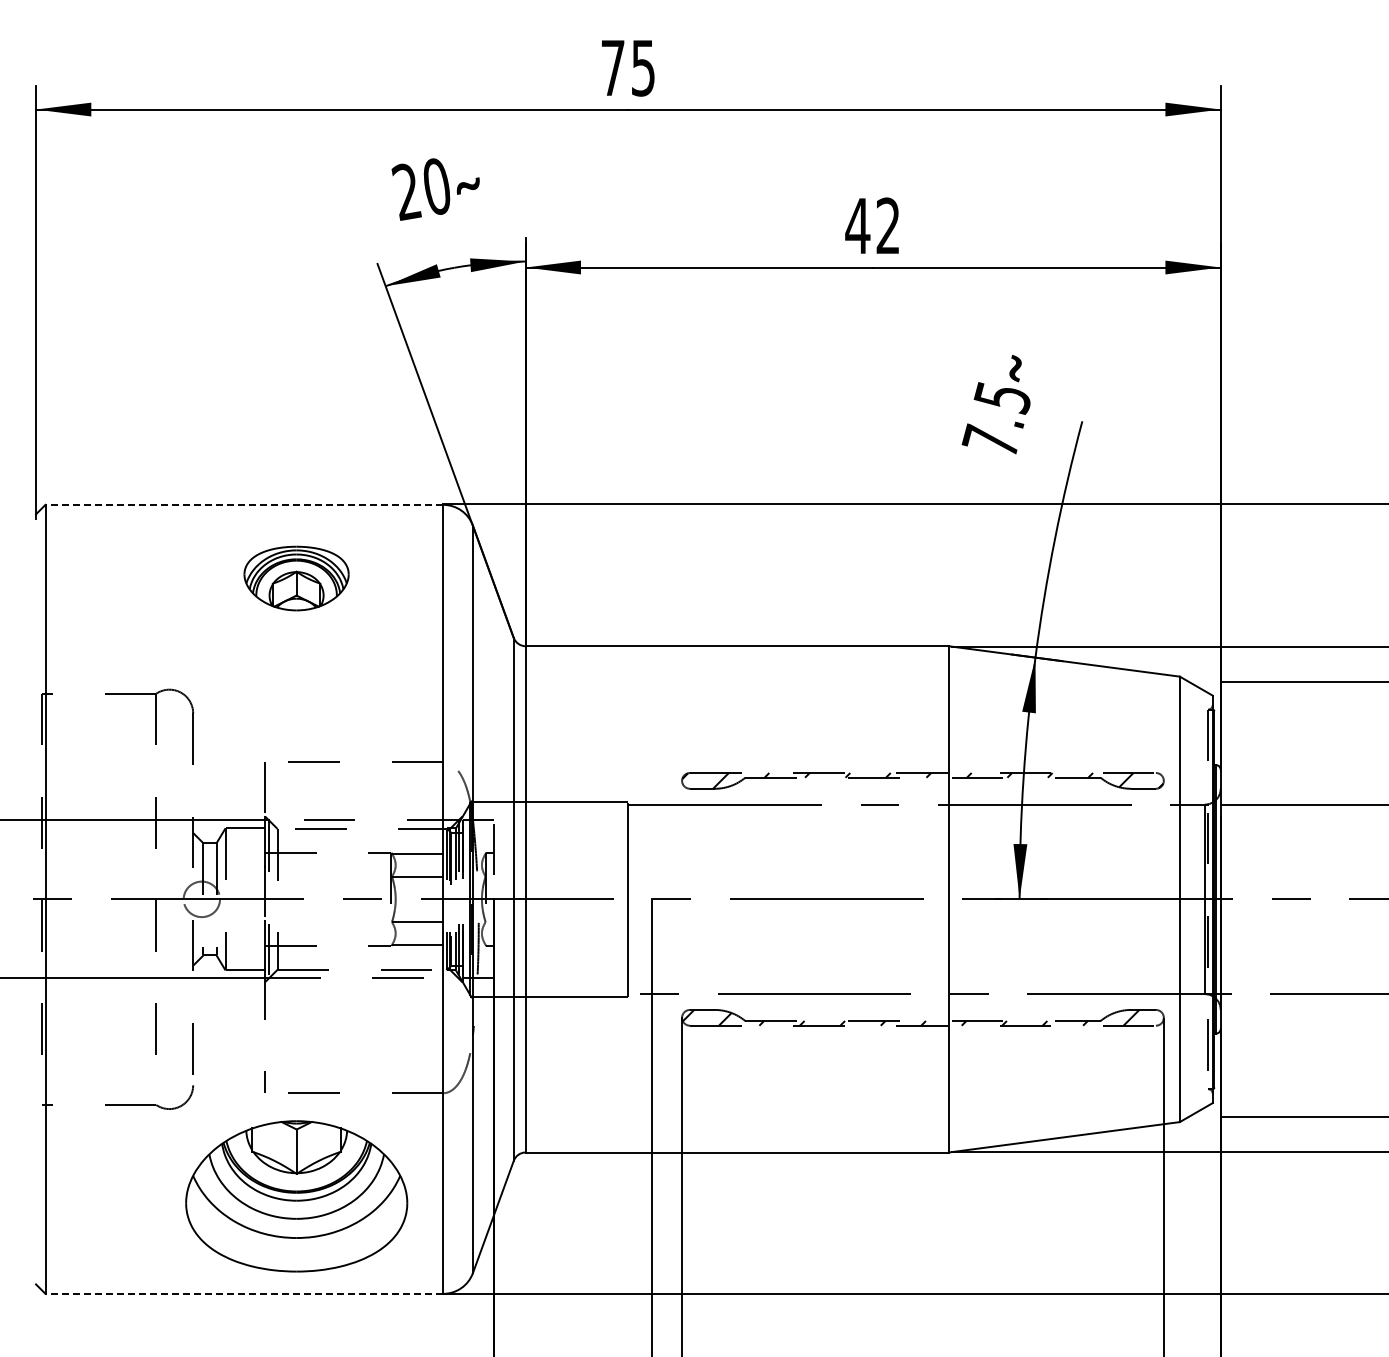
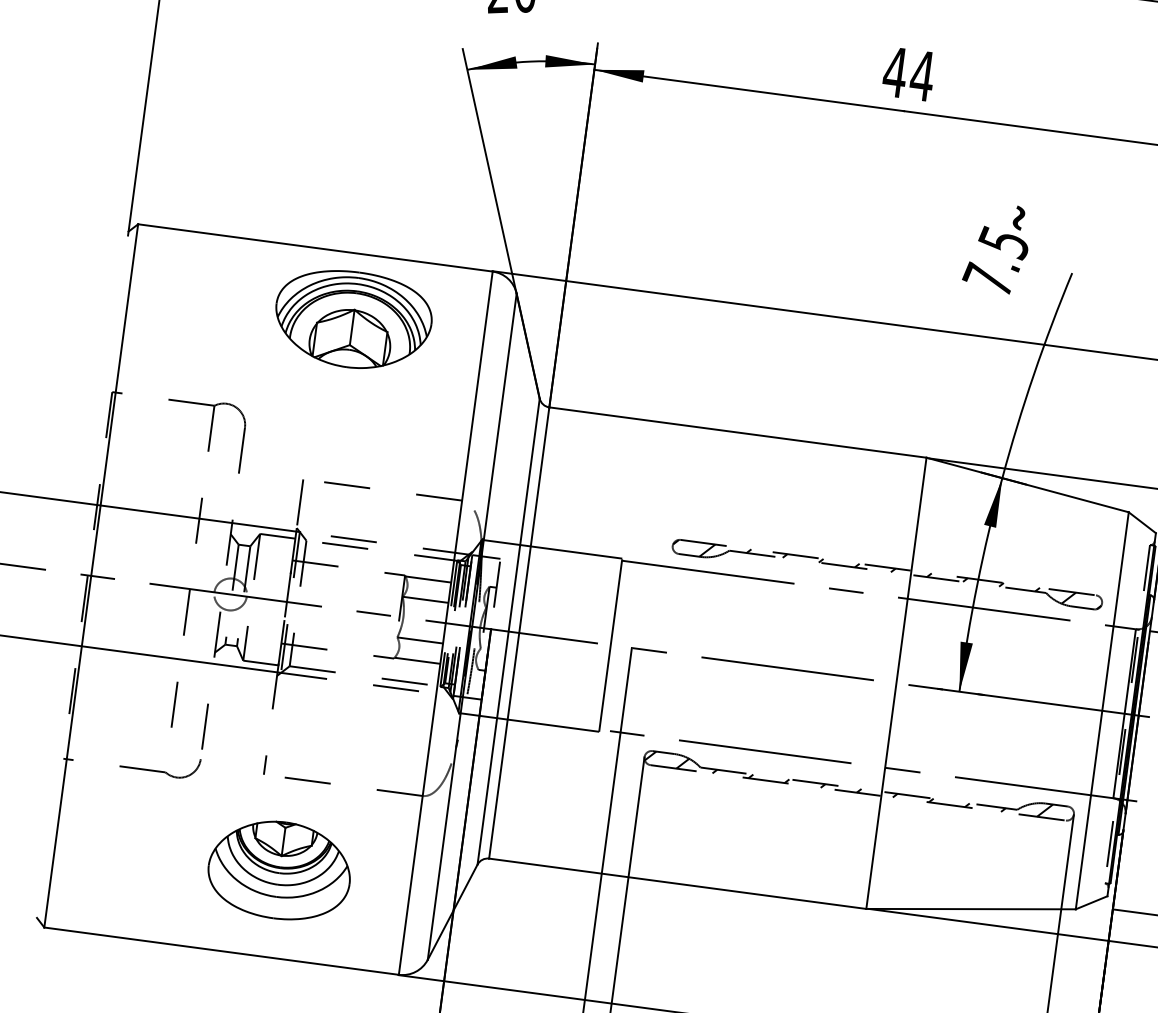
text: (887, 225) -> (921, 75), 42 -> 44
line: (244, 504) -> (315, 247), dashed -> solid
part: (296, 578) -> (353, 319), size x1.67
part: (296, 1195) -> (279, 869), size x0.71
line: (244, 1293) -> (221, 950), dashed -> solid

